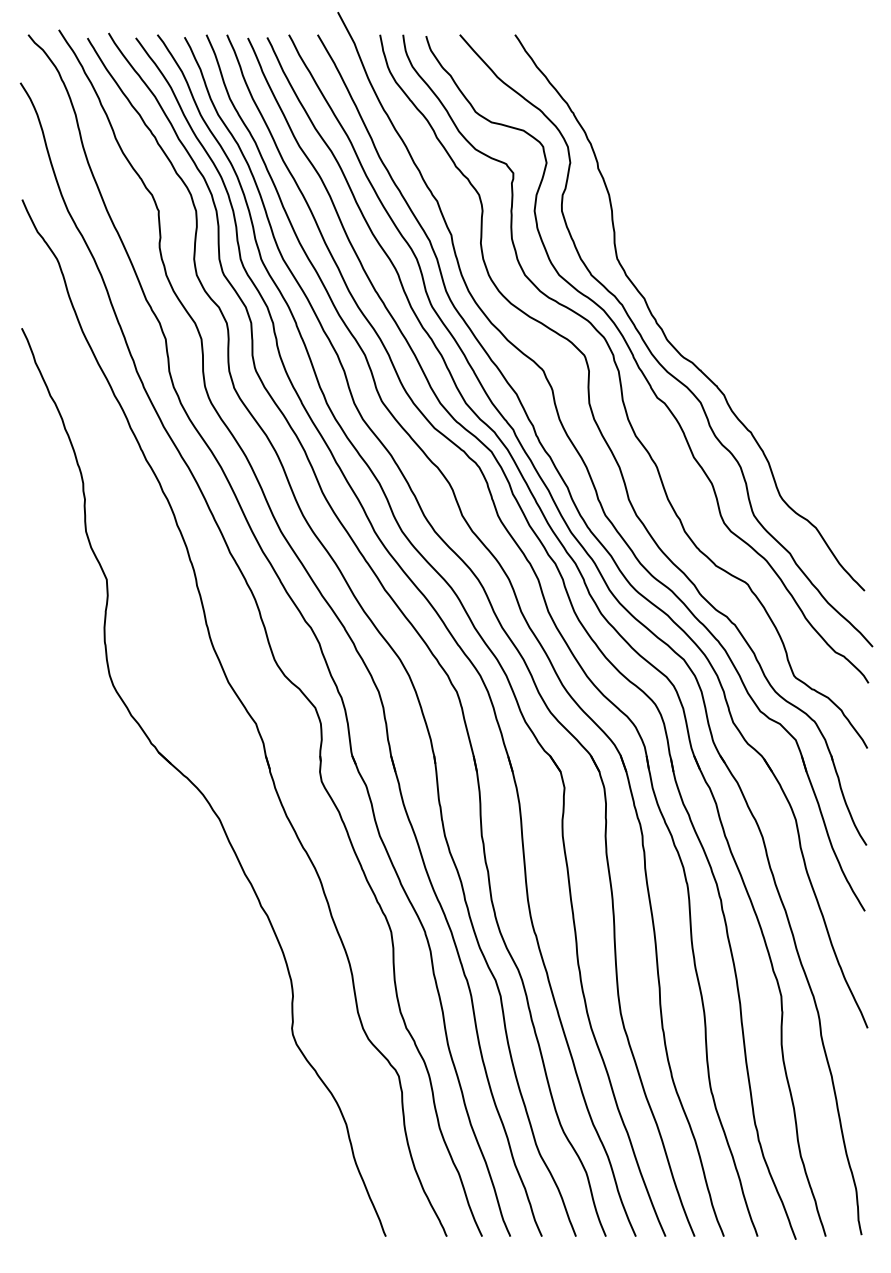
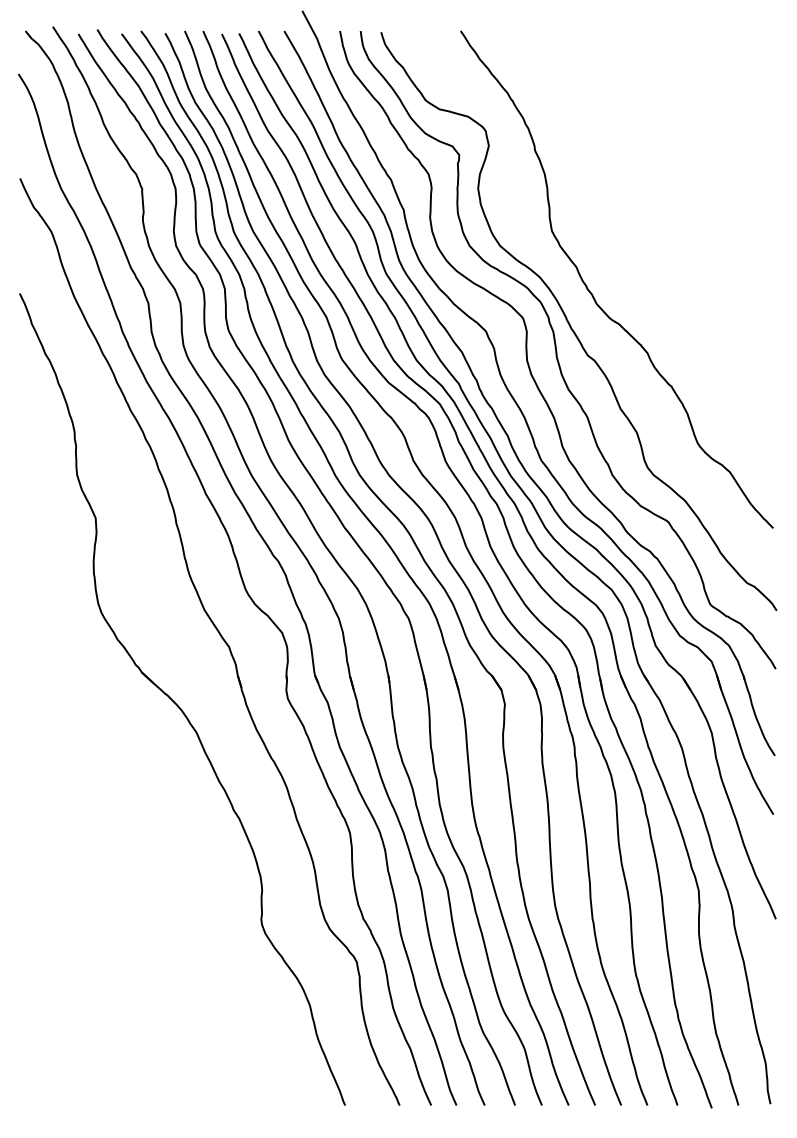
curve: (650, 349) -> (581, 312), removed

